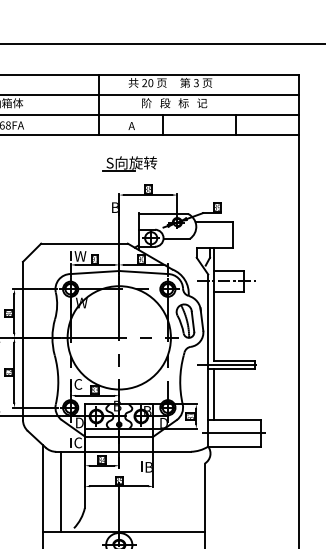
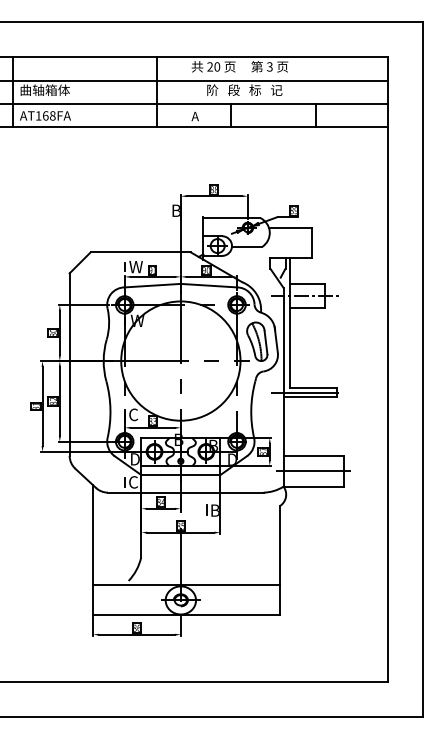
part: (129, 164) -> (192, 160), removed
line: (214, 394) -> (290, 426), removed
line: (60, 491) -> (113, 538), removed

